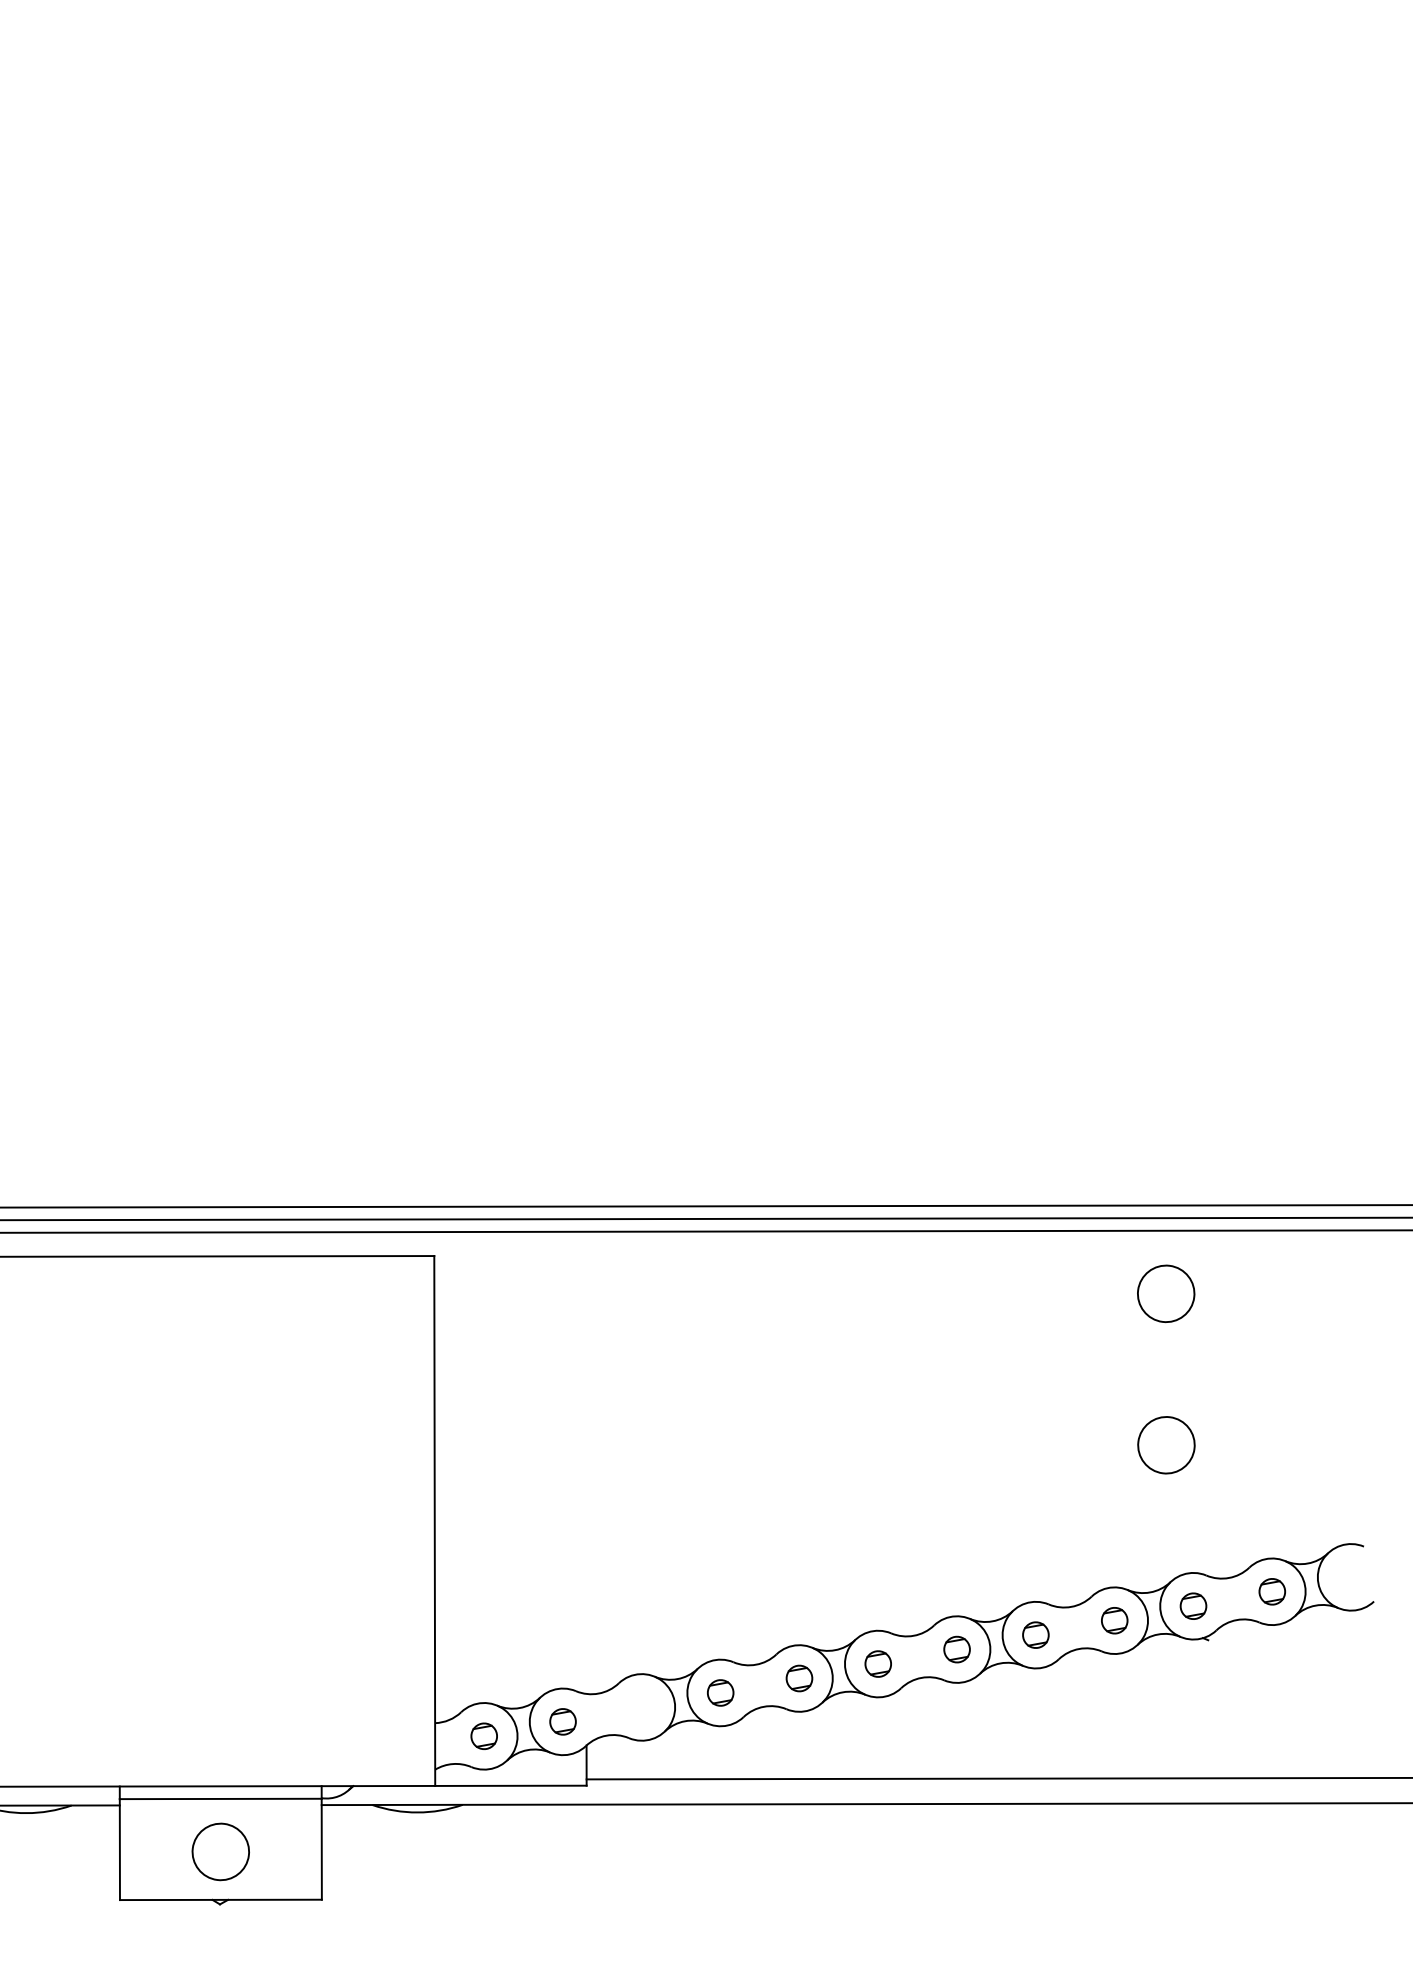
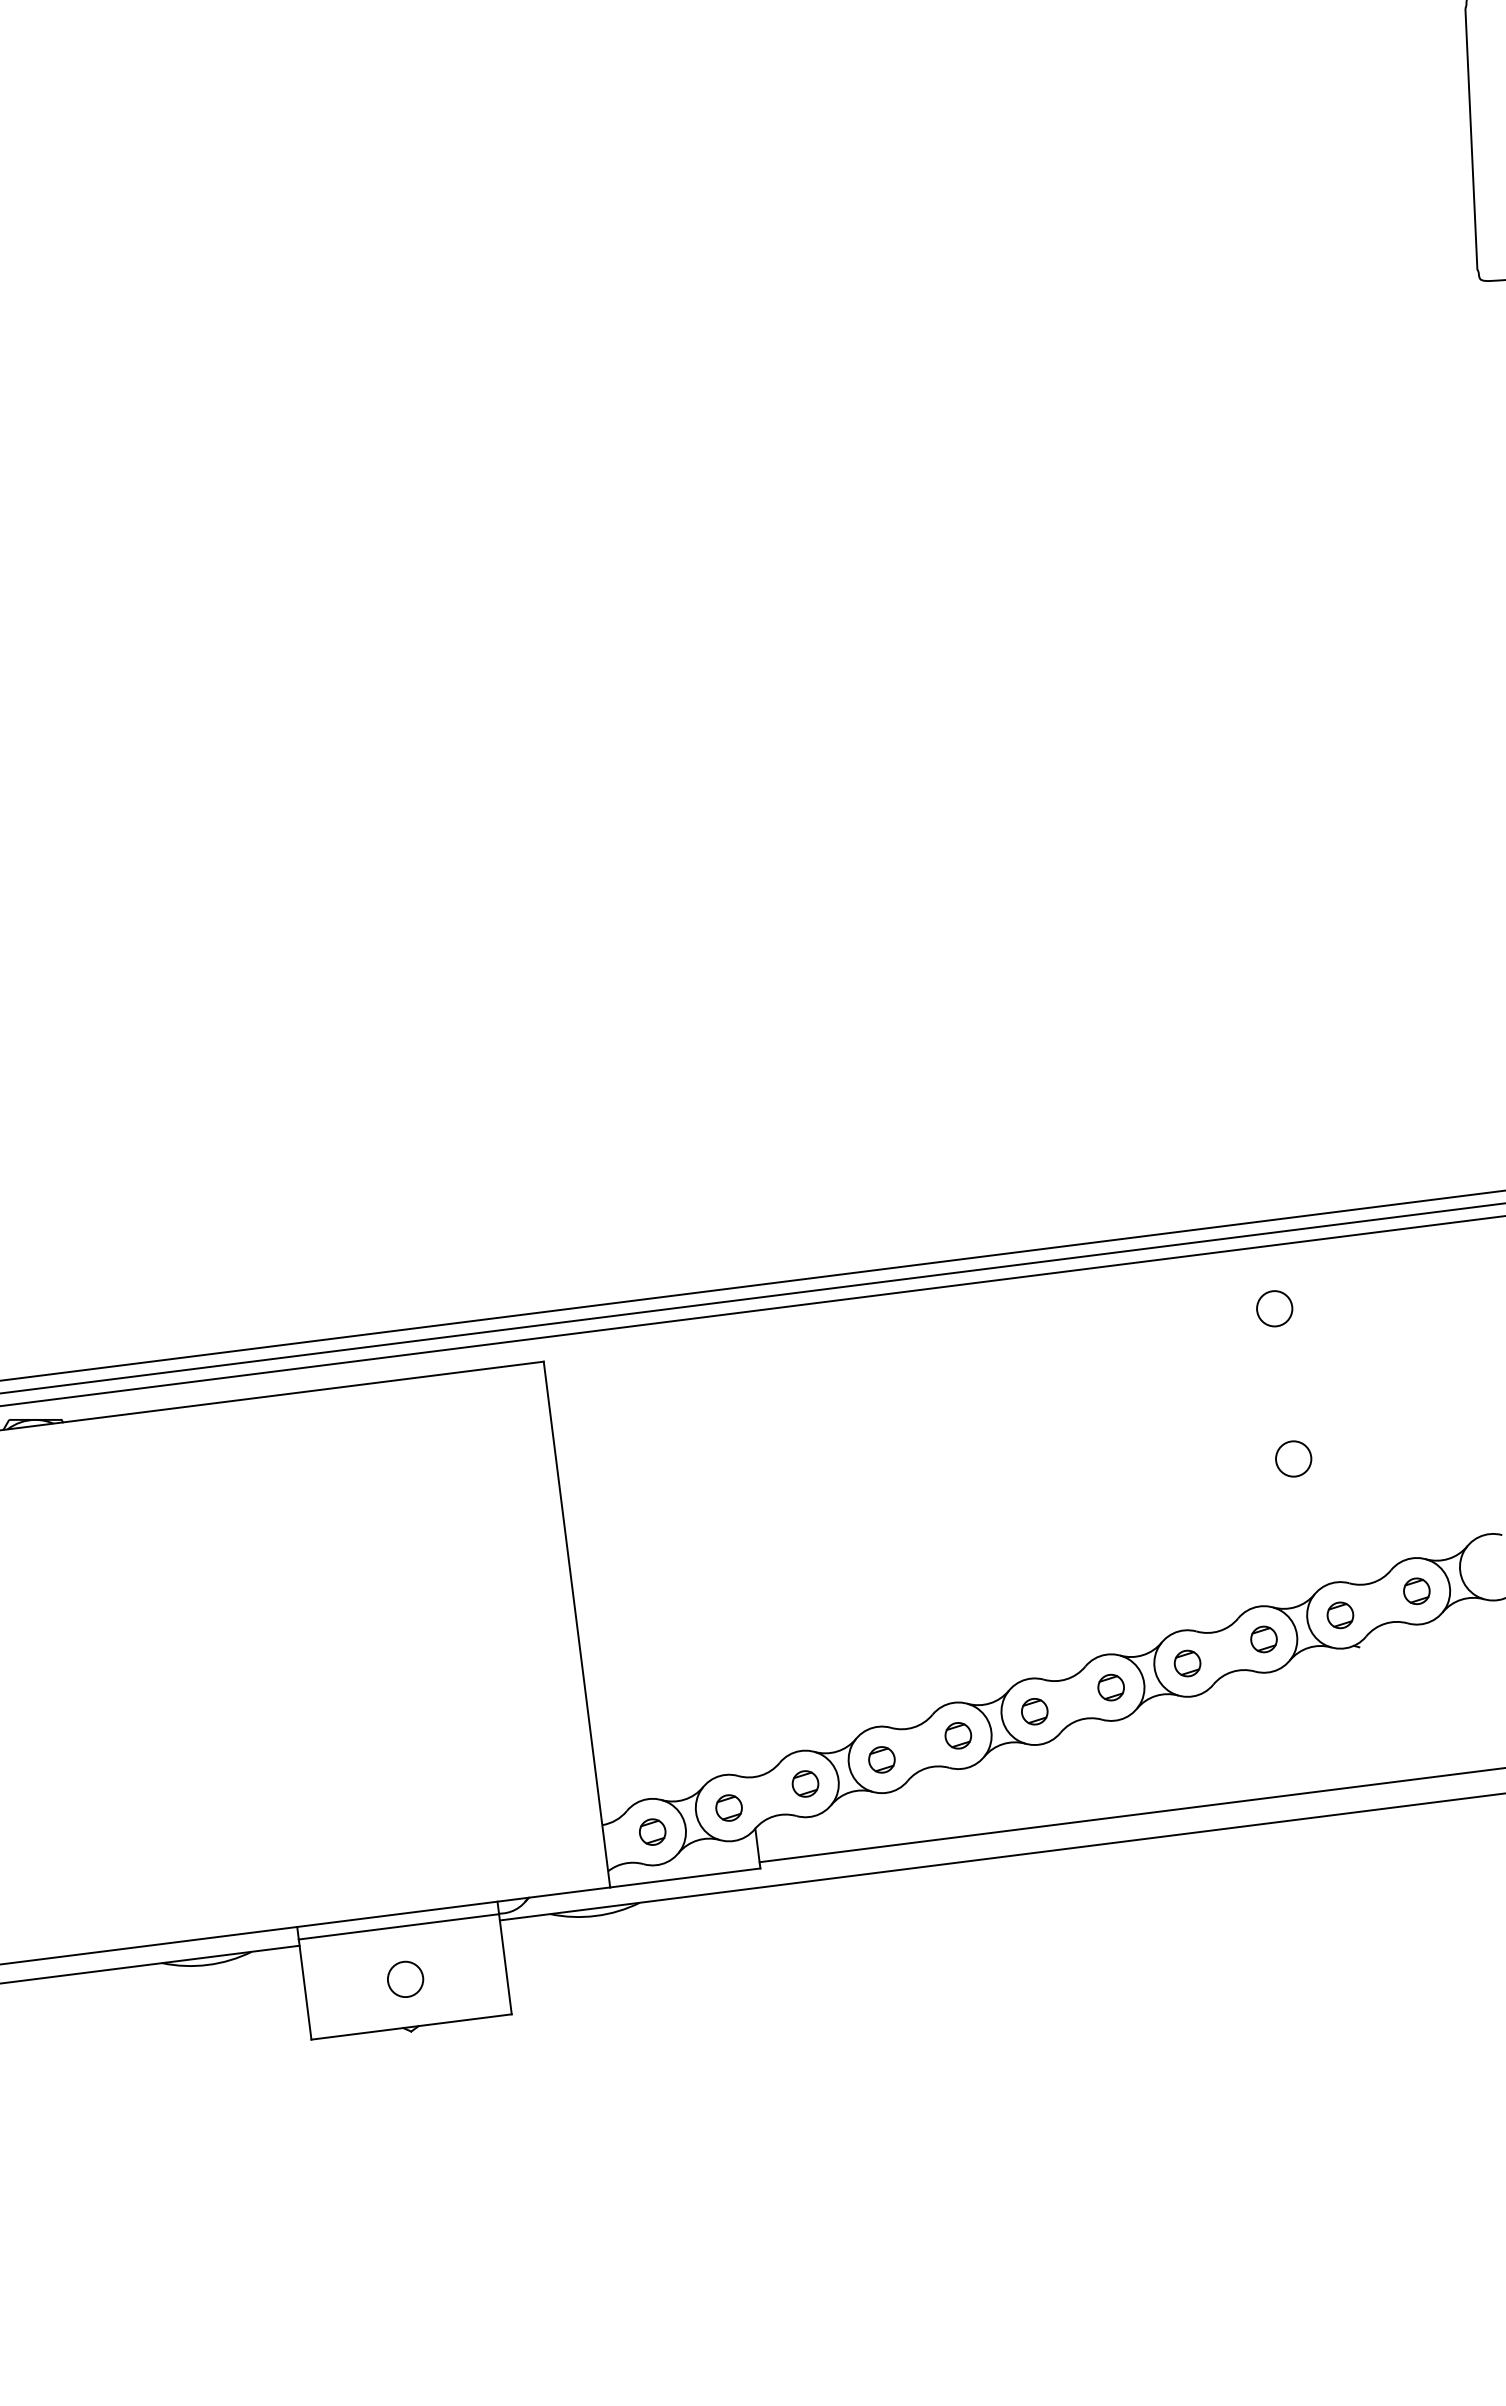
circle: (1166, 1293) -> (1274, 1308), size x0.62
circle: (1166, 1444) -> (1293, 1458), size x0.62
part: (641, 1706) -> (805, 1783), added
circle: (220, 1852) -> (405, 1979), size x0.62

